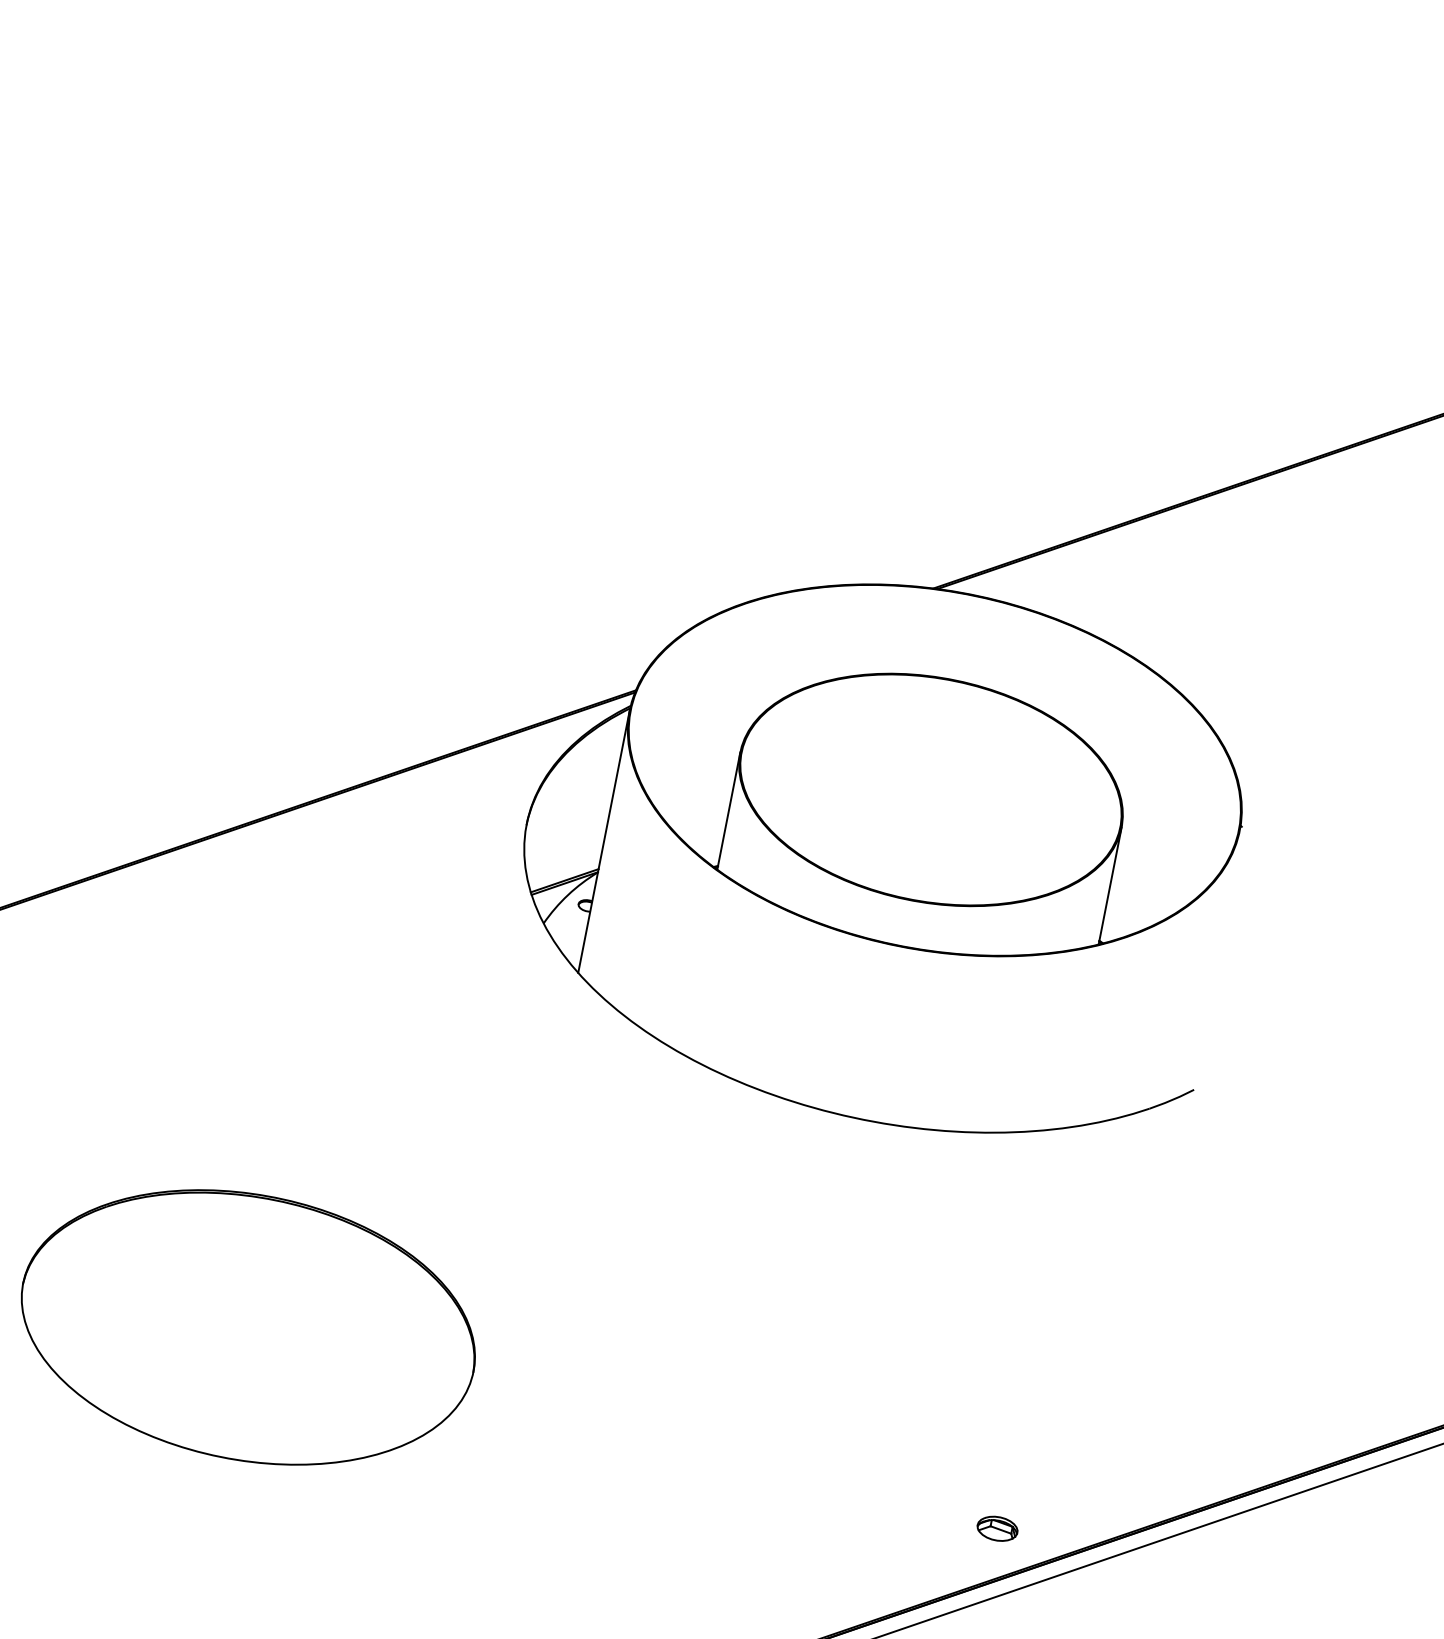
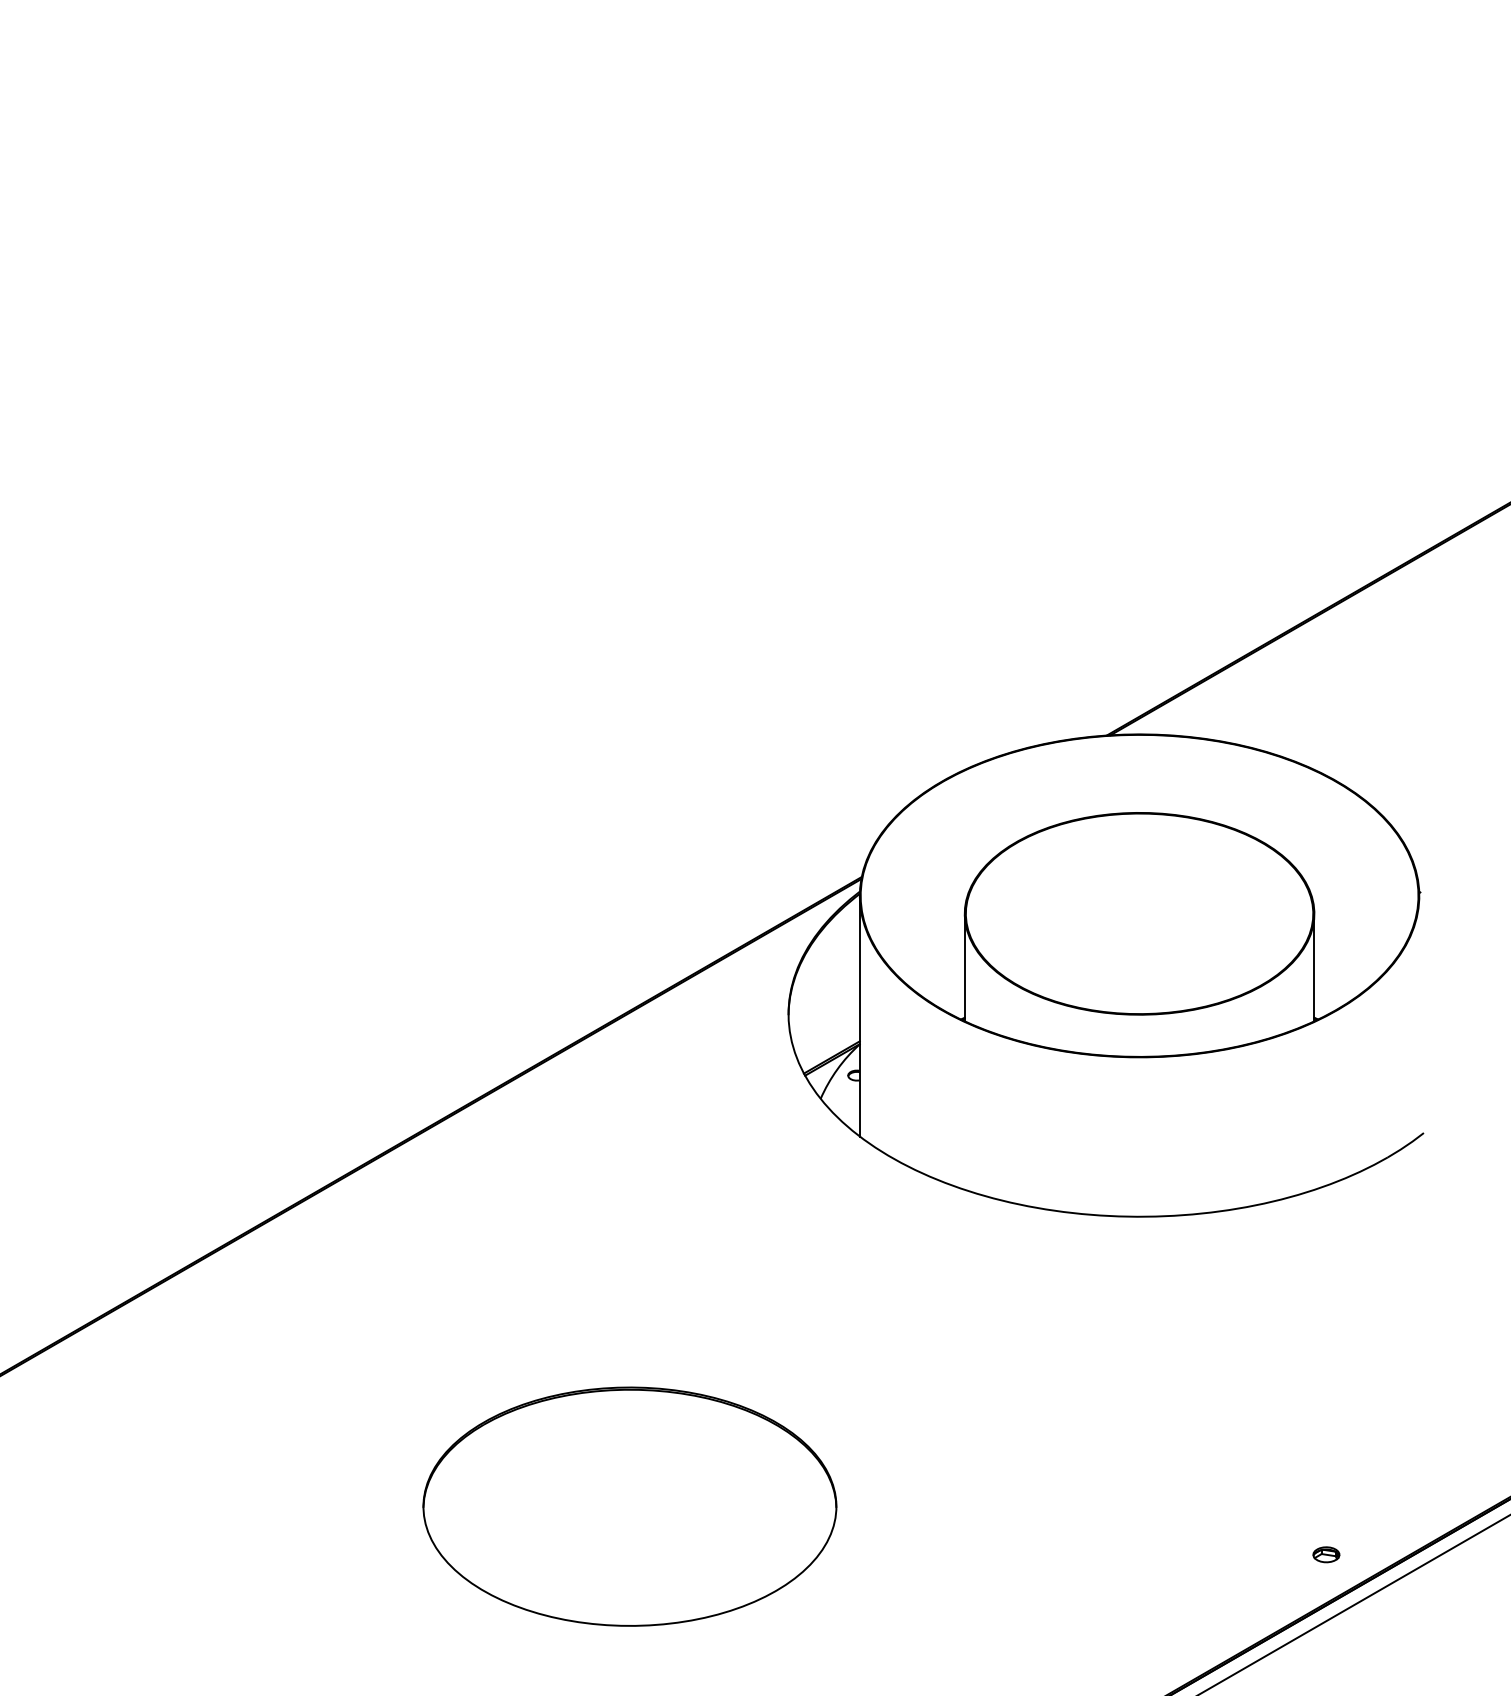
part: (997, 1528) -> (1326, 1554), size x0.71

